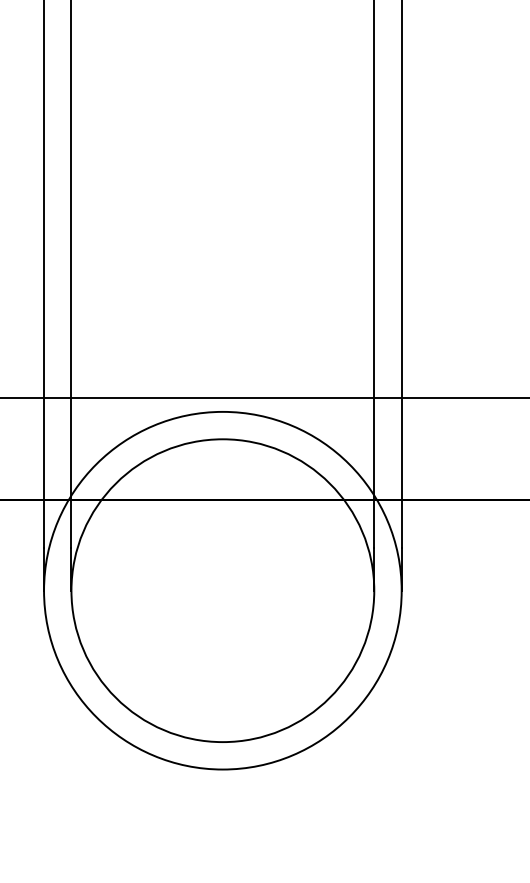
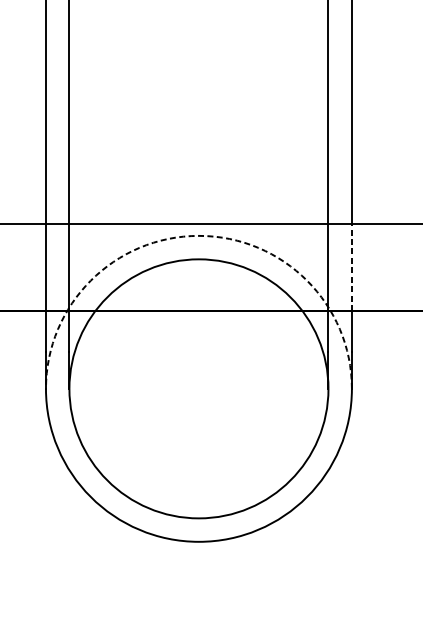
arc: (222, 411) -> (198, 235), solid -> dashed
line: (401, 449) -> (351, 268), solid -> dashed

